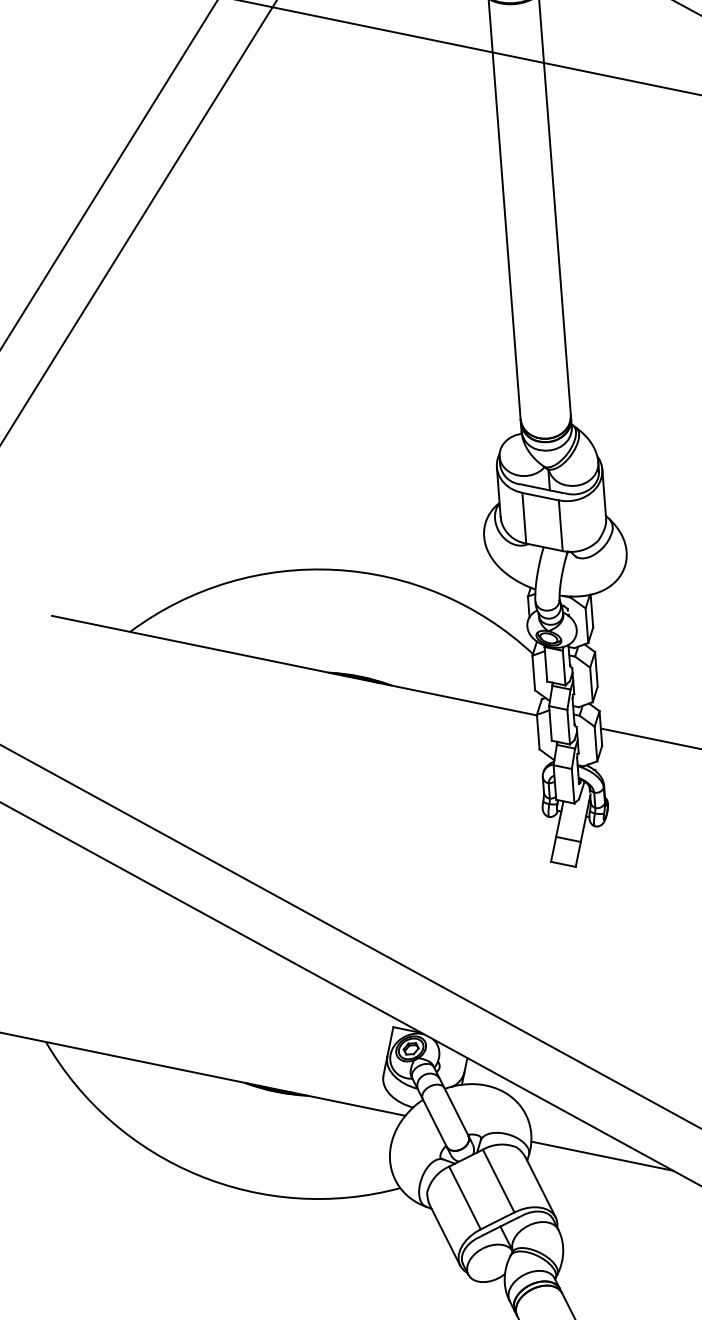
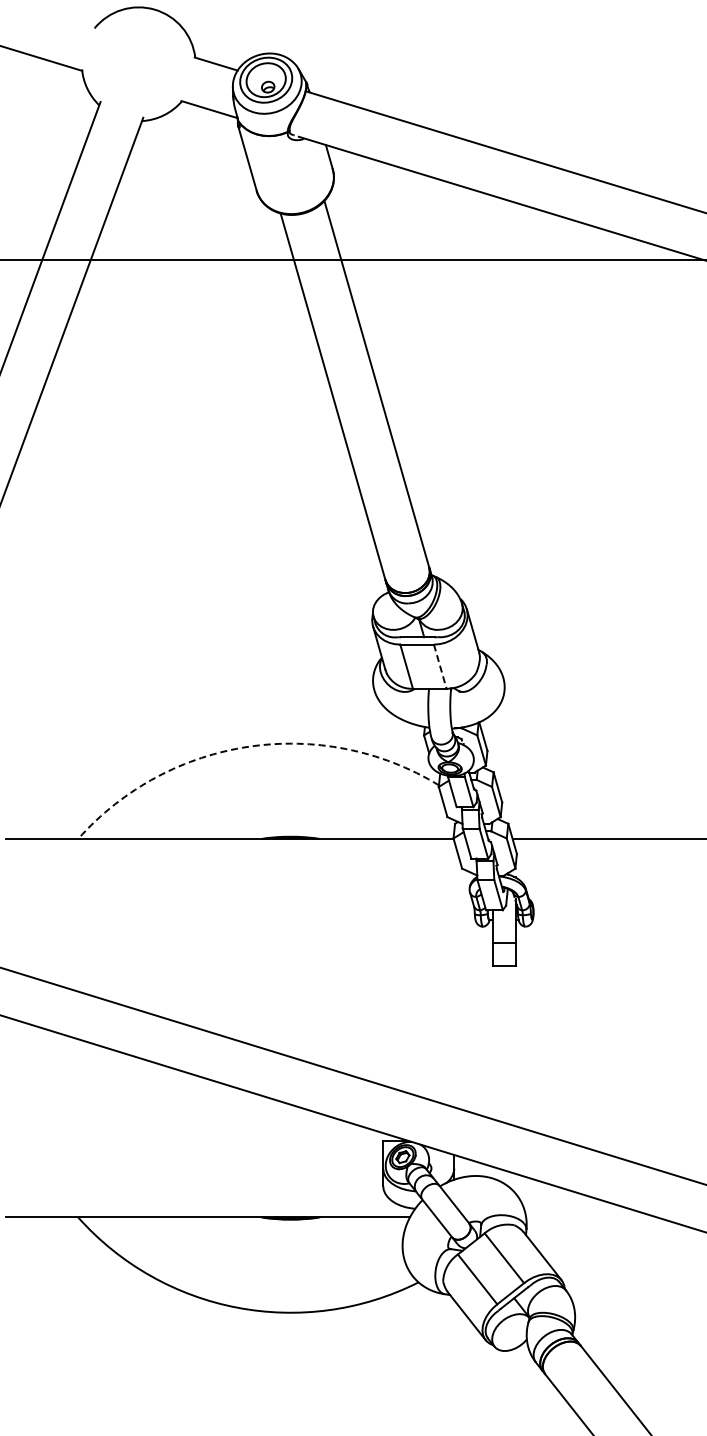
line: (561, 525) -> (440, 666), solid -> dashed
arc: (335, 569) -> (248, 746), solid -> dashed
line: (602, 1156) -> (591, 1217), removed

